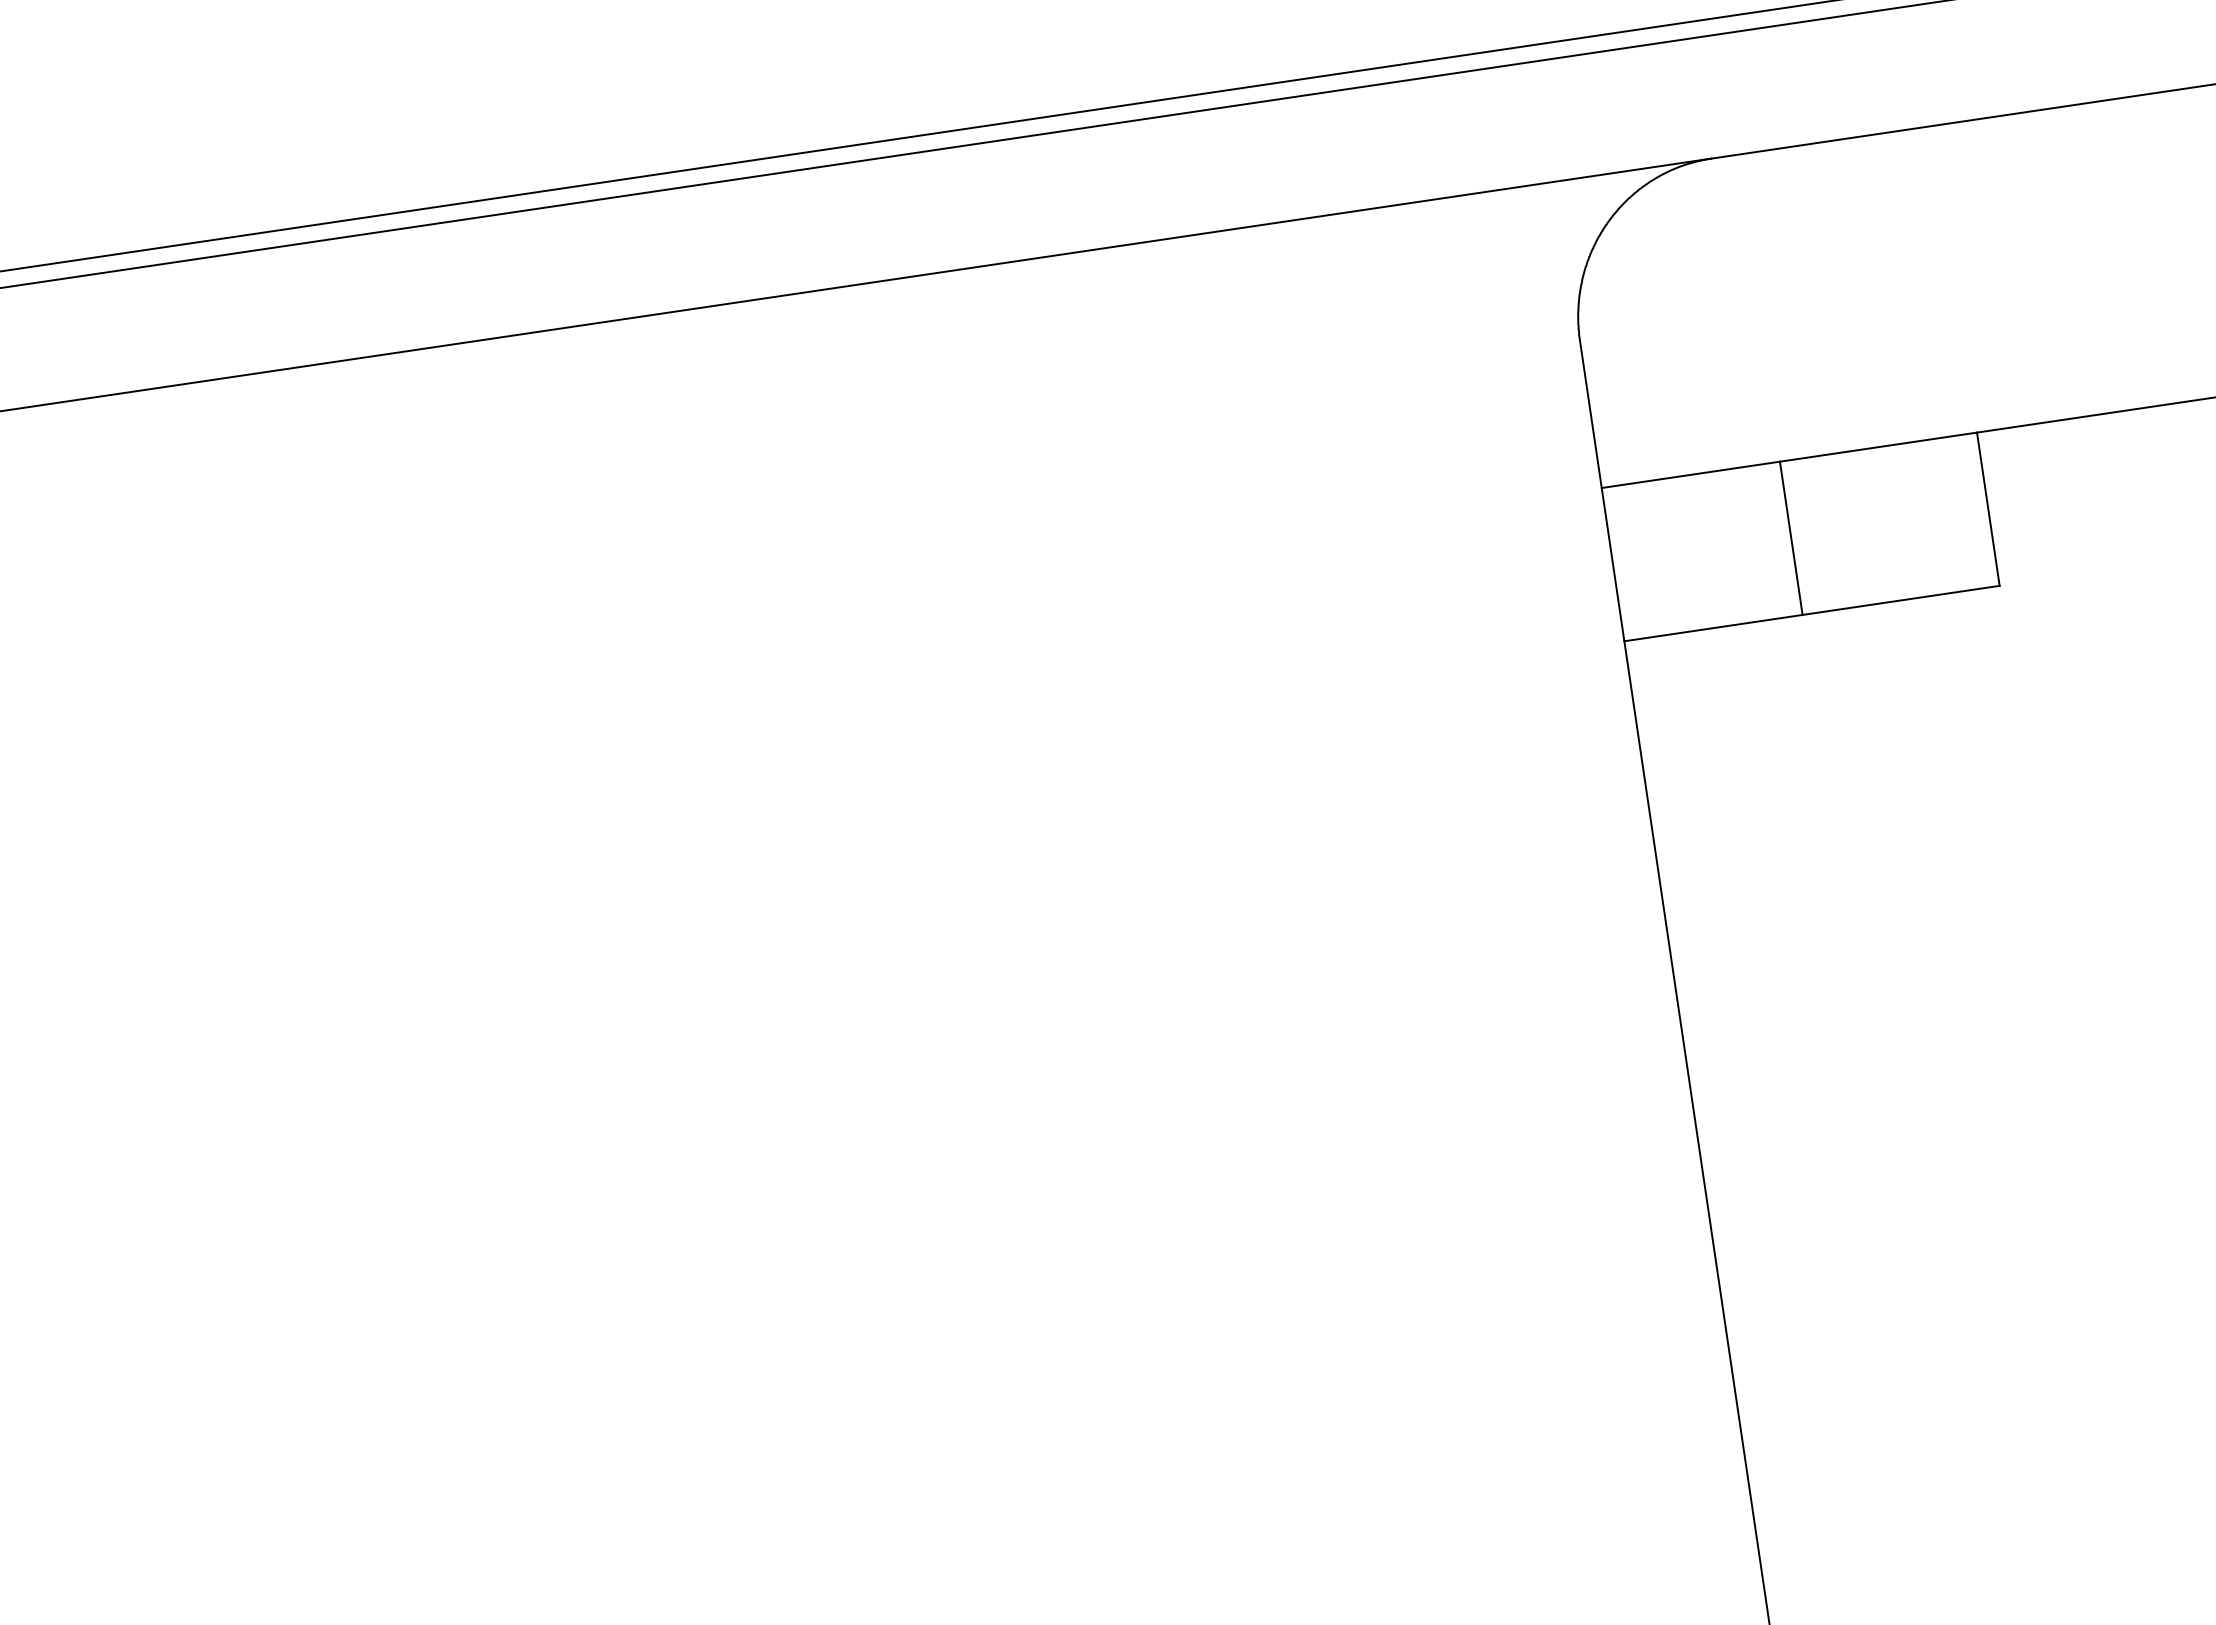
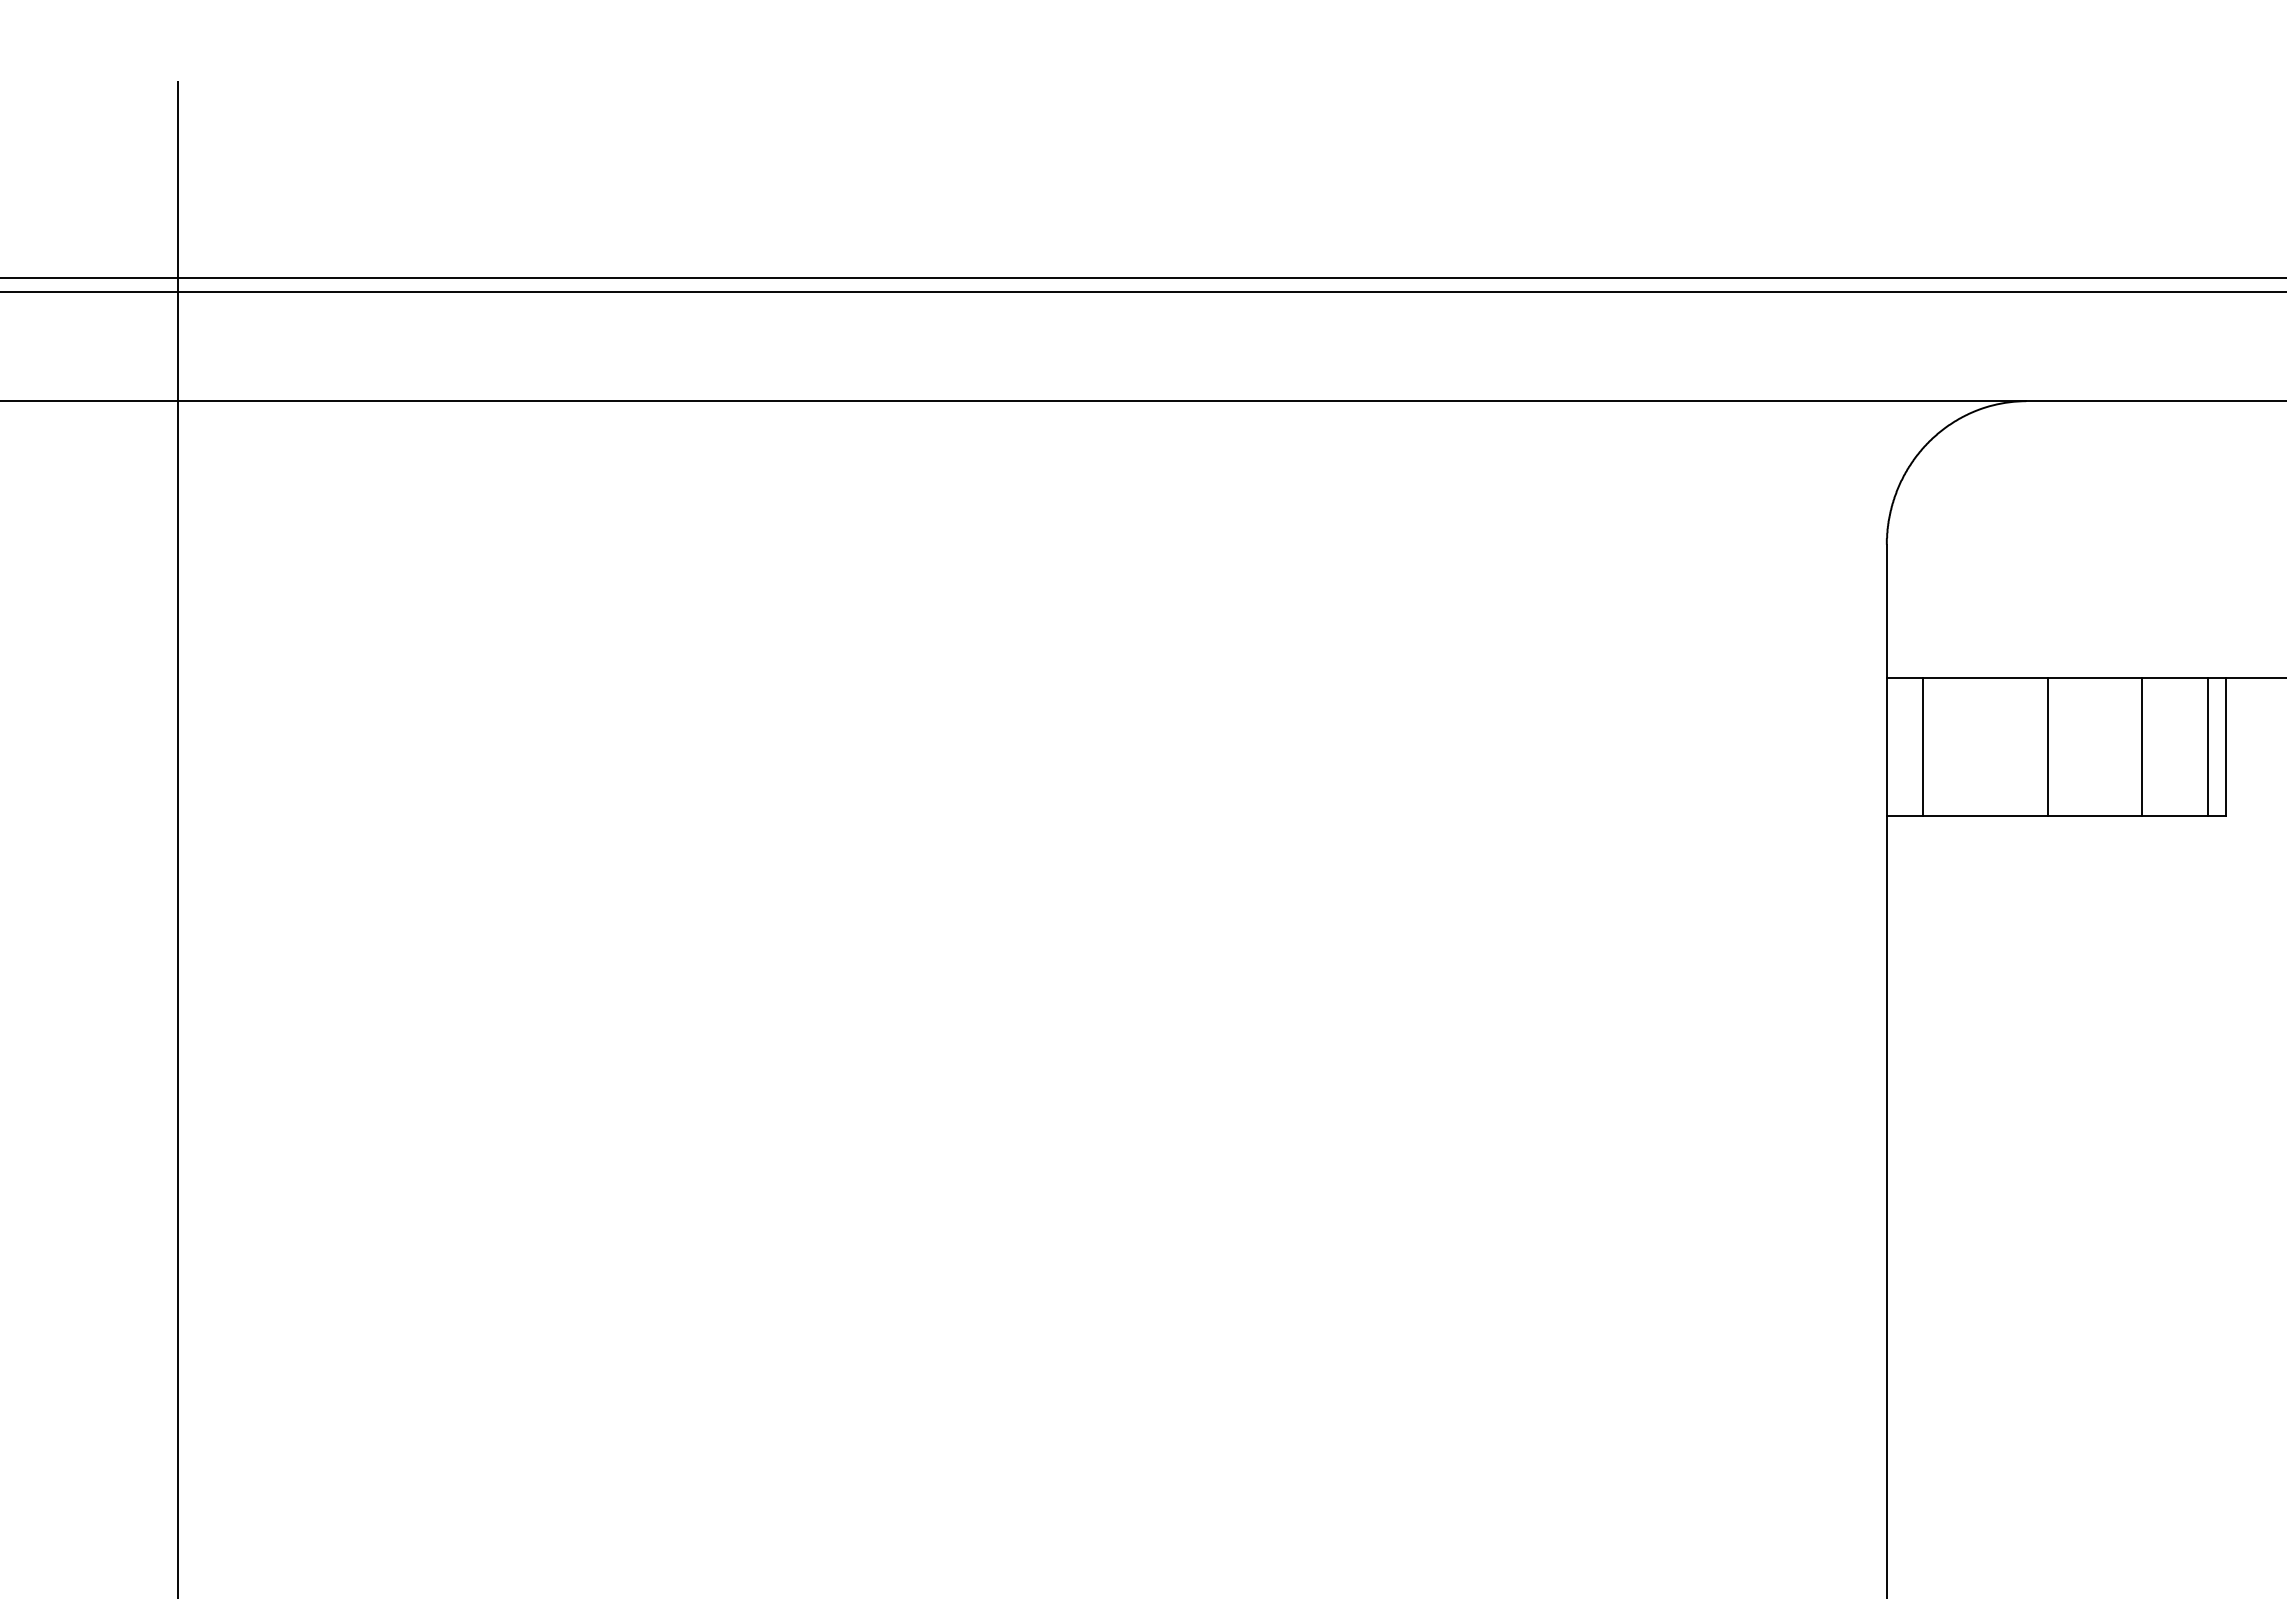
line: (1968, 511) -> (2207, 746), added
line: (1895, 522) -> (2141, 746), added
line: (1653, 558) -> (1923, 746), added

